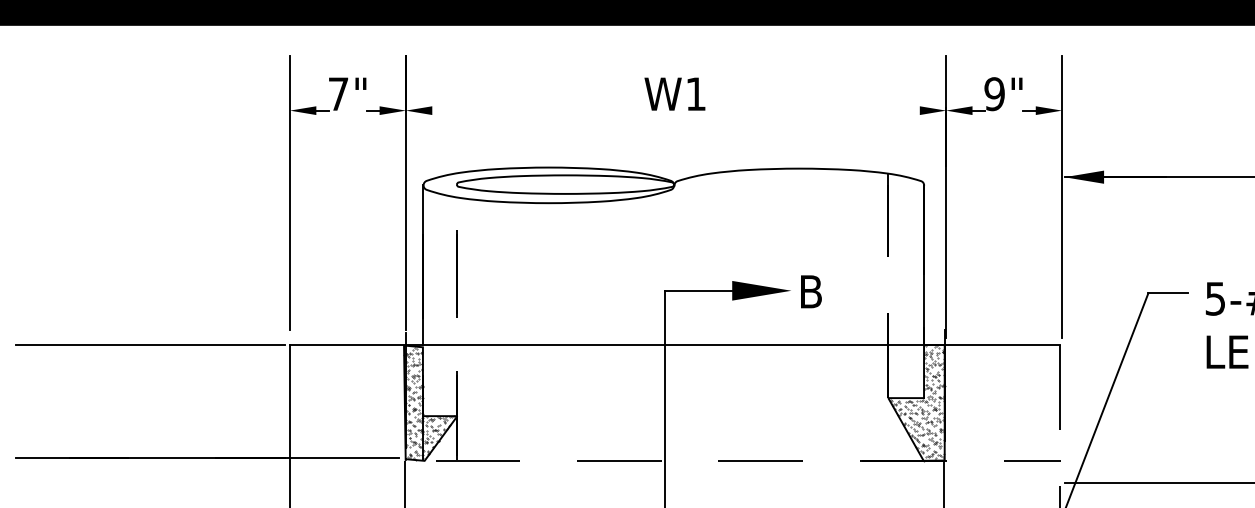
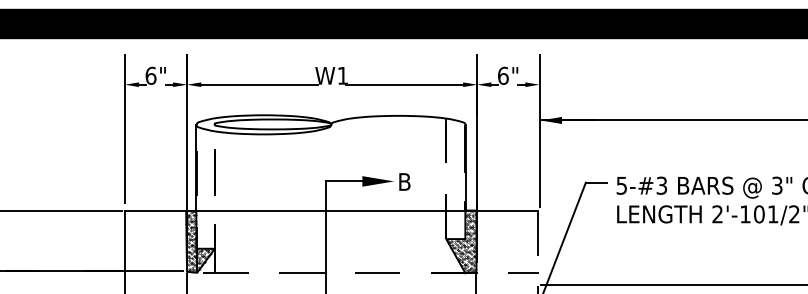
text: (337, 93) -> (150, 75), 7" -> 6"
text: (993, 93) -> (502, 75), 9" -> 6"
line: (540, 110) -> (259, 84), added
line: (810, 110) -> (404, 84), added

